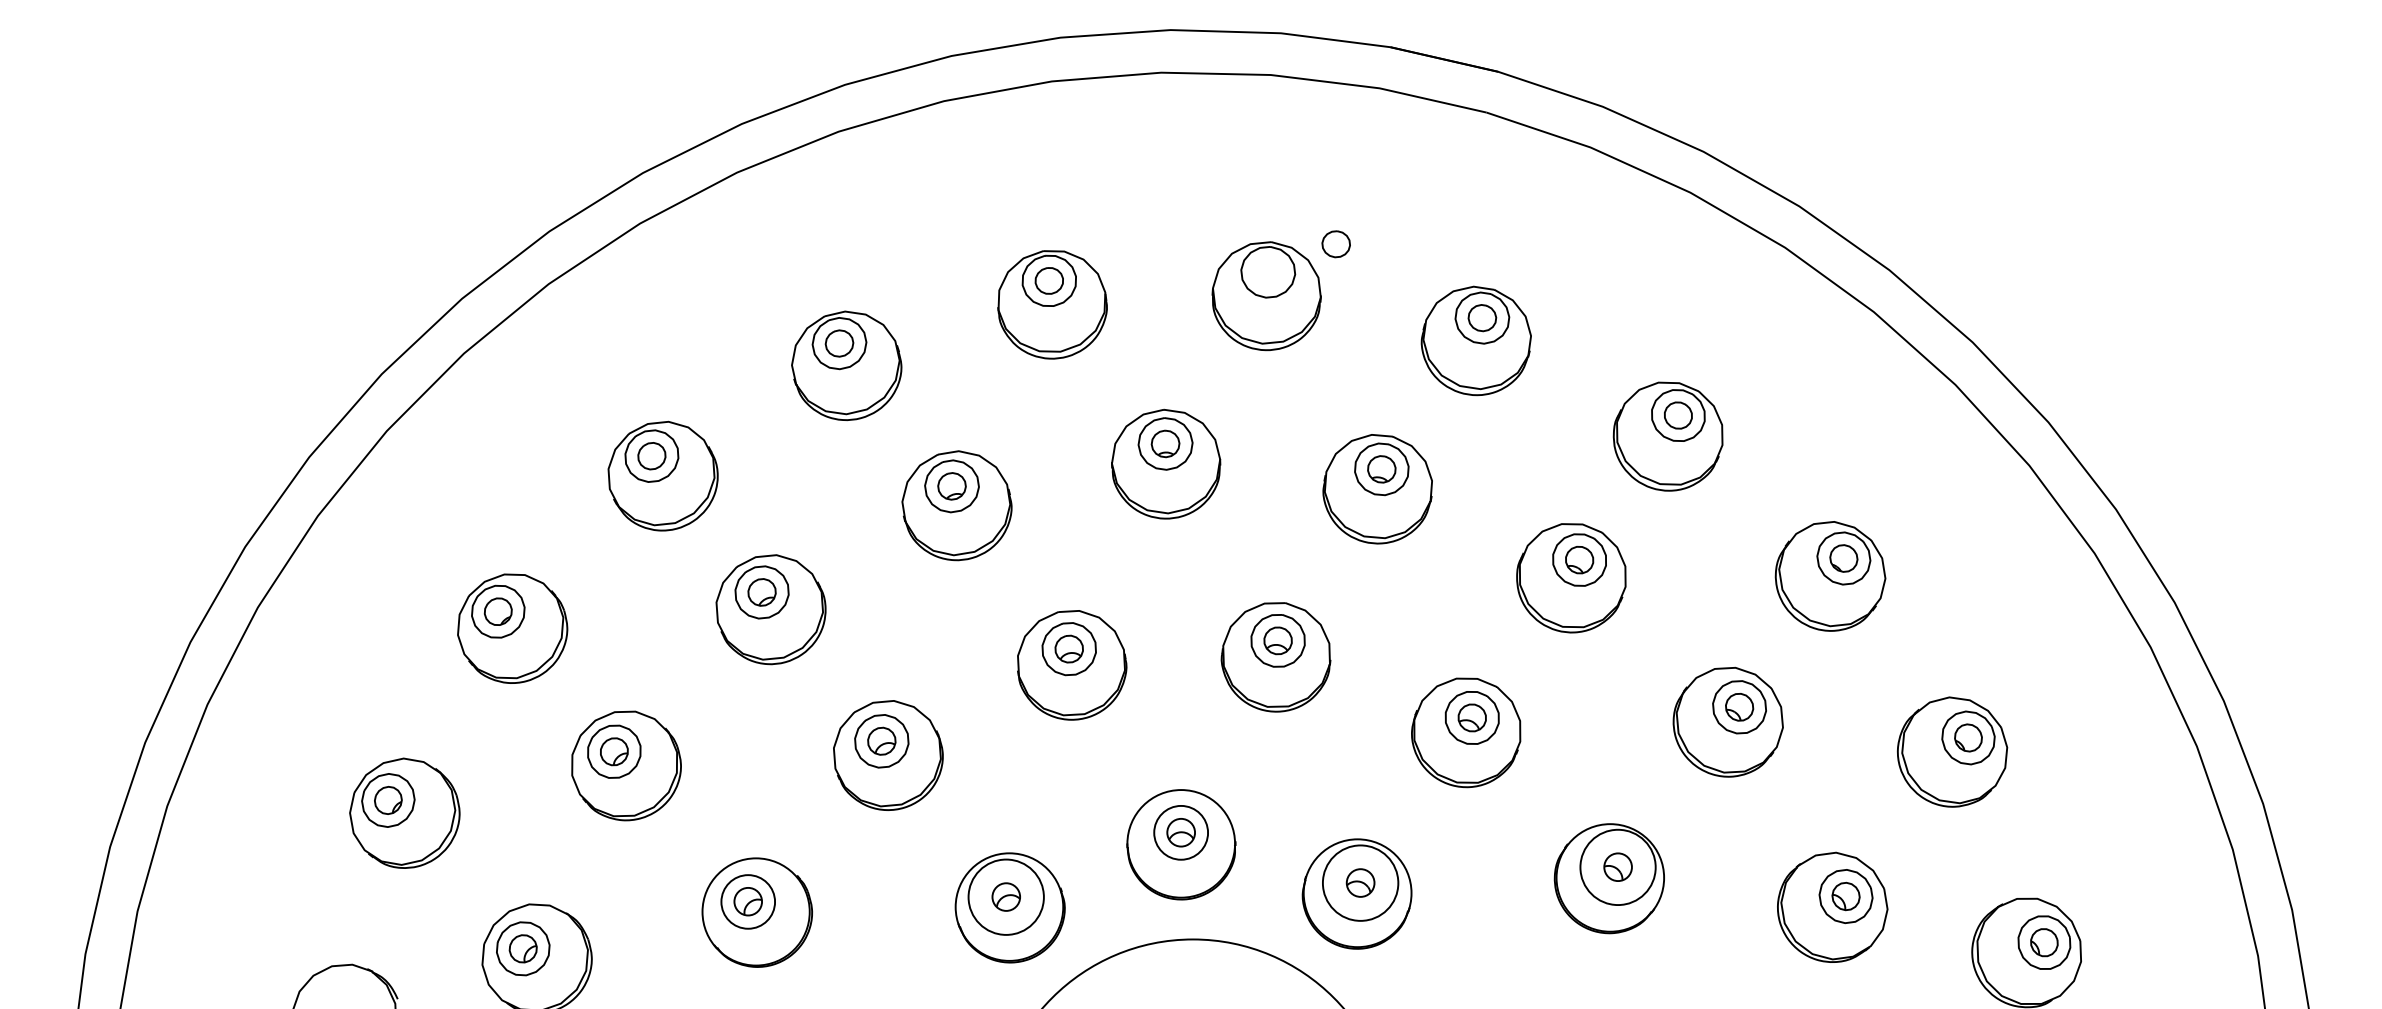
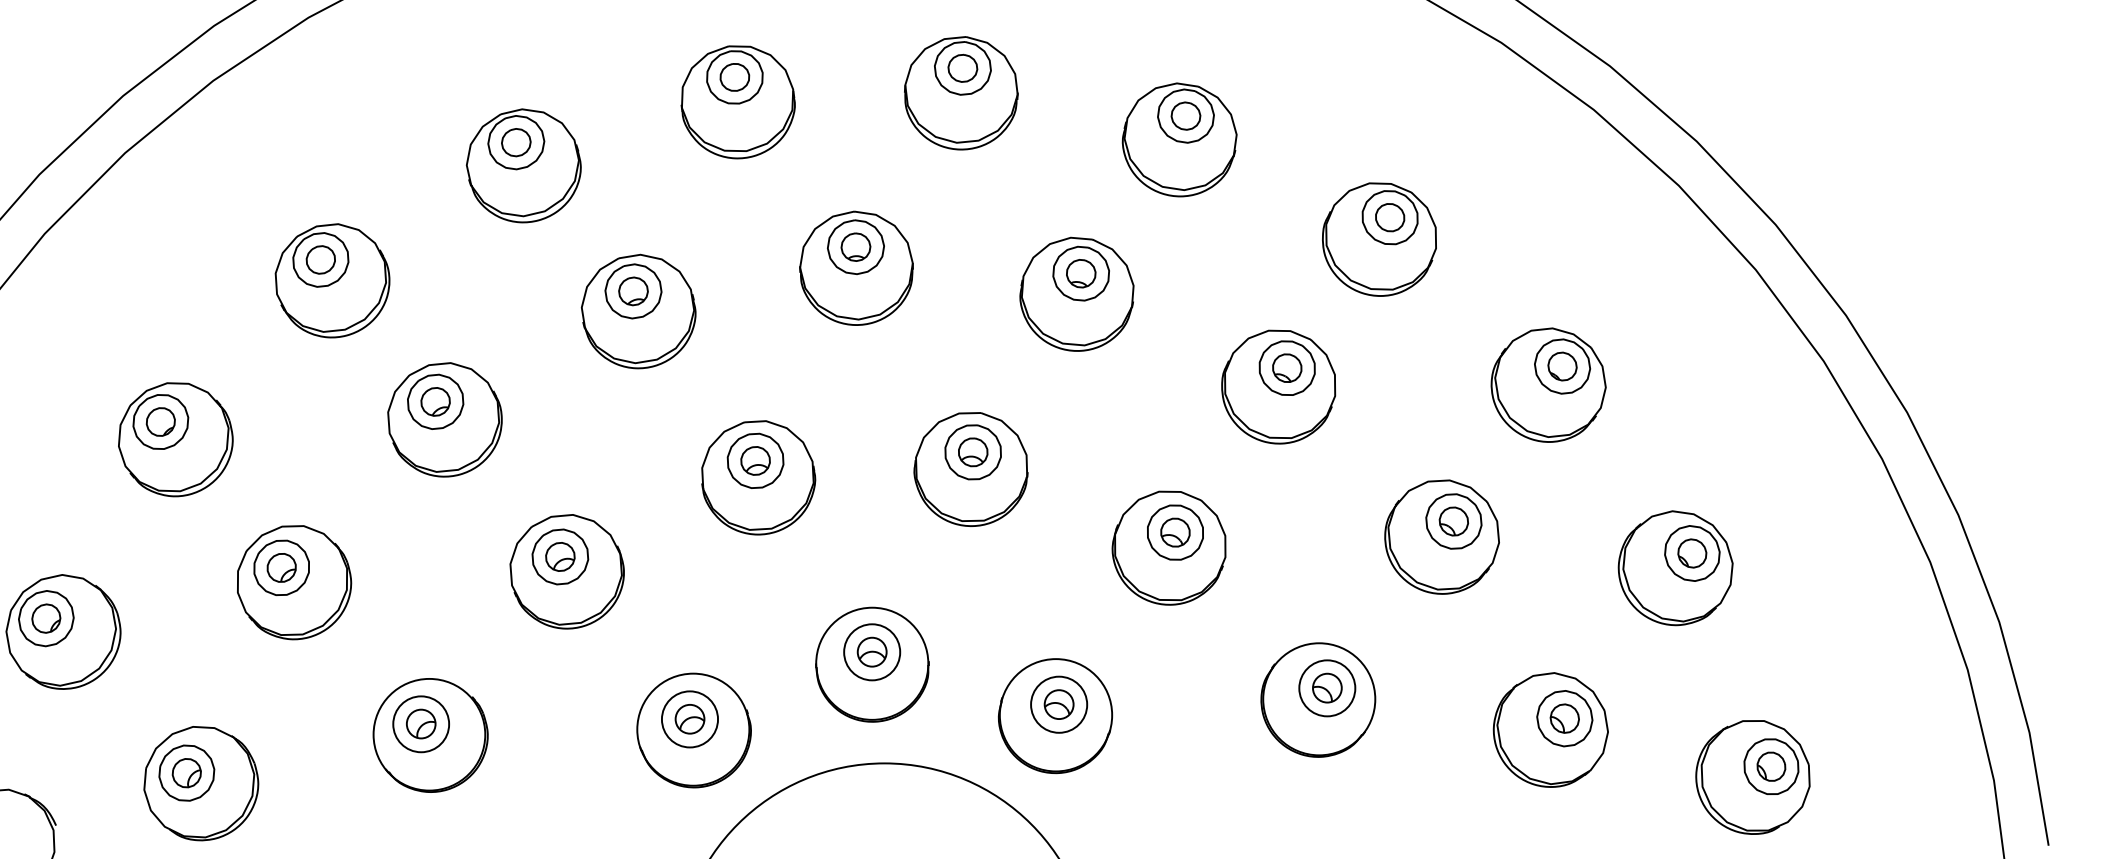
part: (1335, 244) -> (962, 68), moved
circle: (1617, 867) -> (1326, 688), size x0.71
circle: (1360, 883) -> (1059, 705), size x0.71
circle: (1006, 897) -> (690, 719), size x0.71

